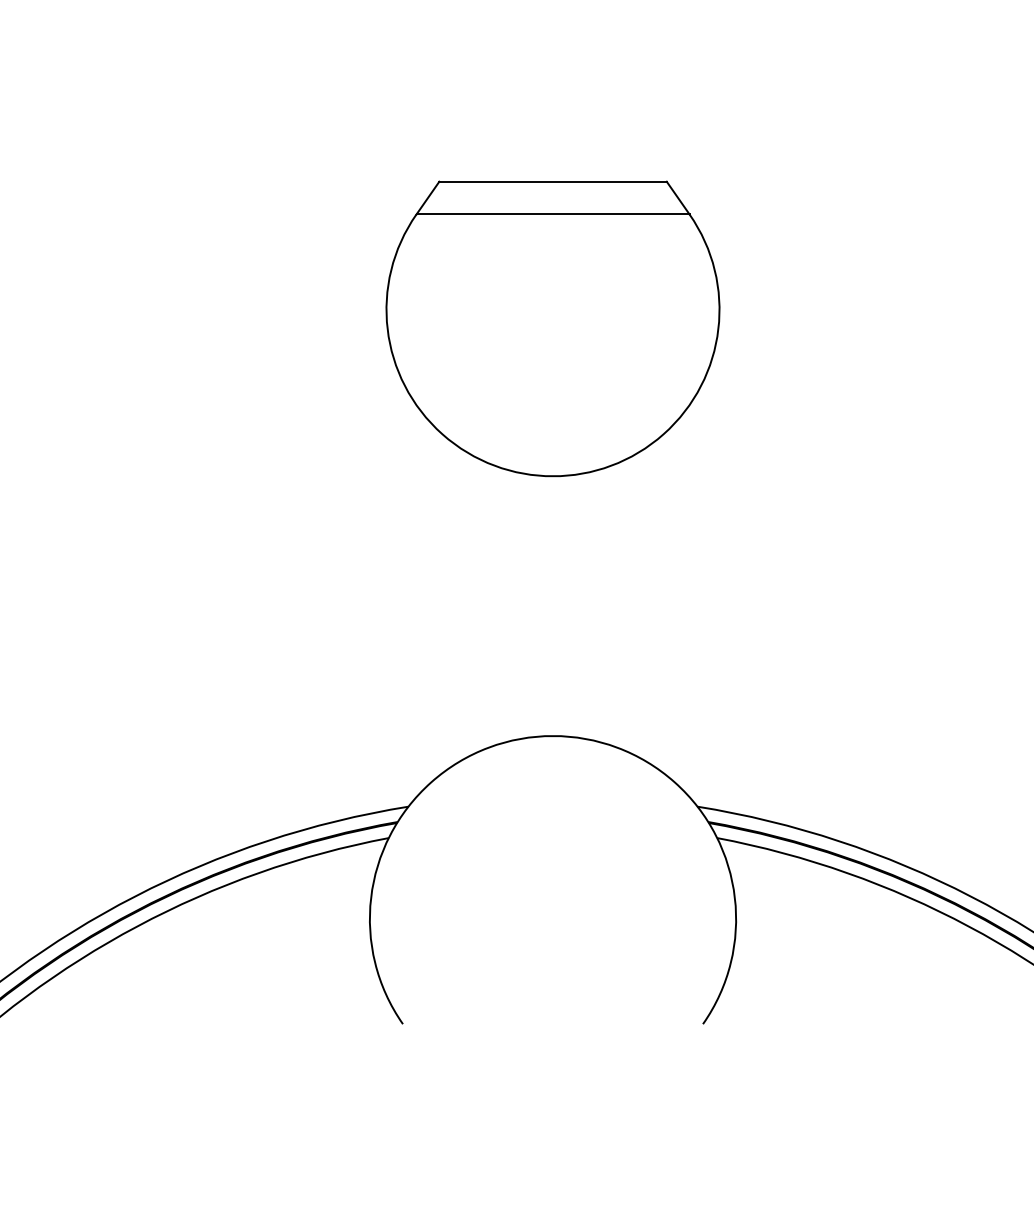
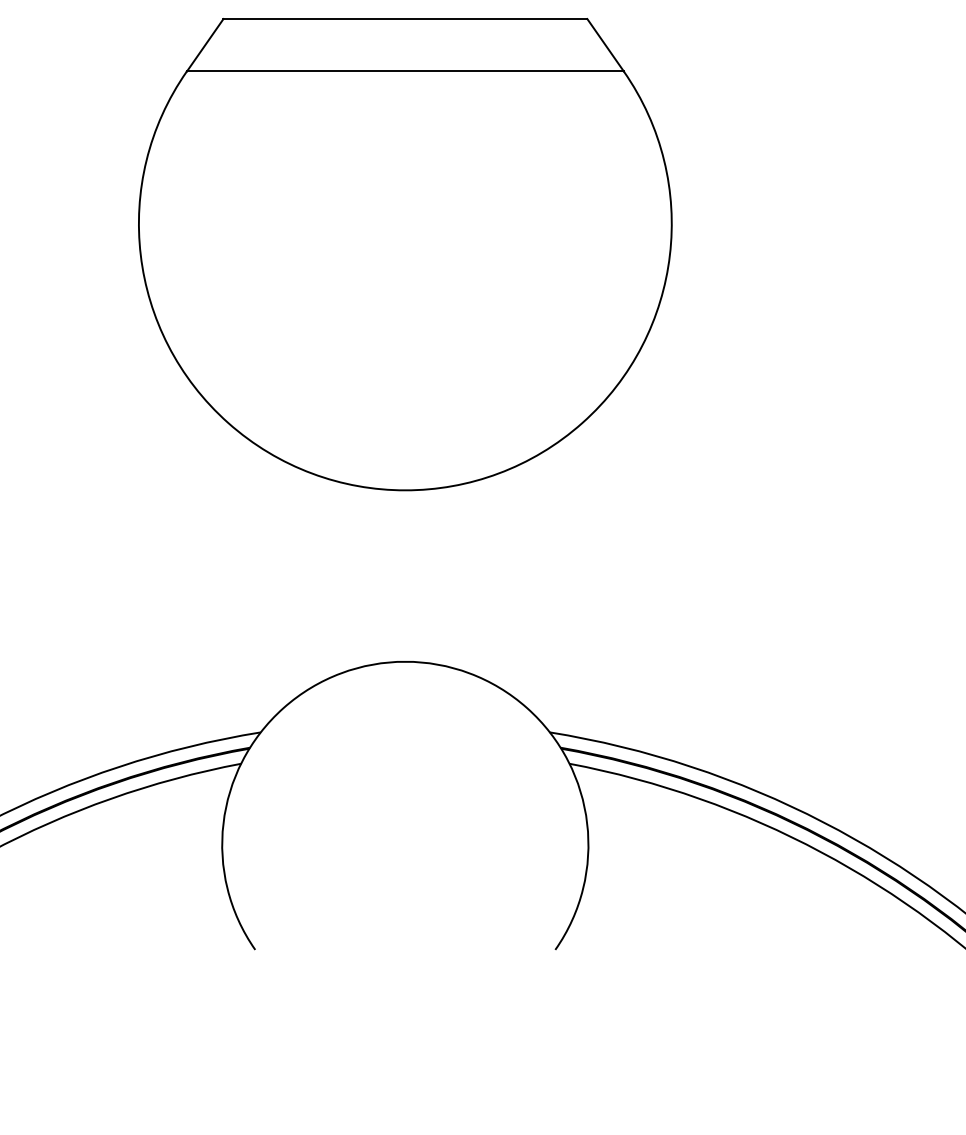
part: (552, 328) -> (404, 254), size x1.6

